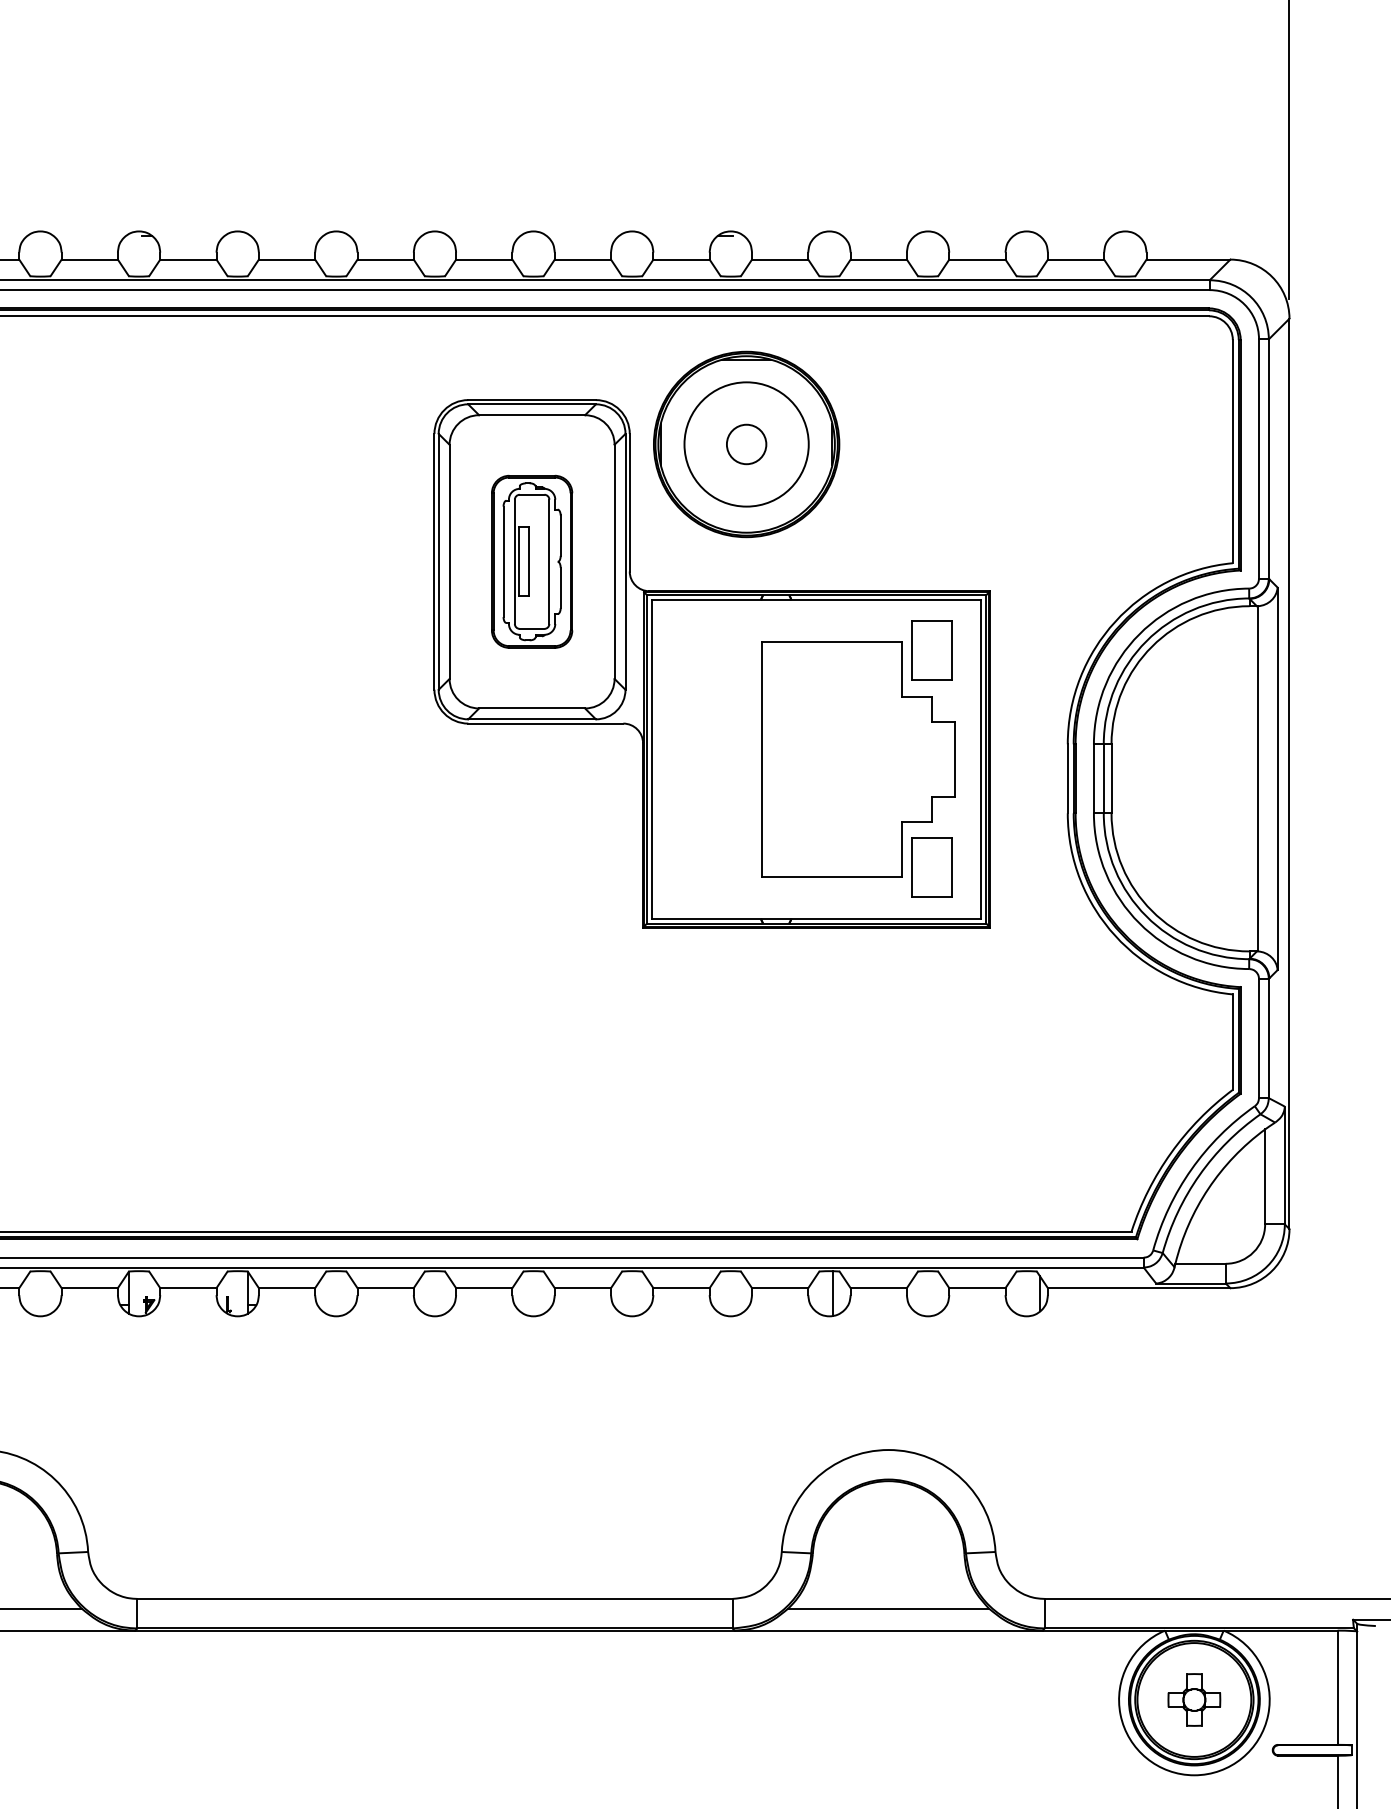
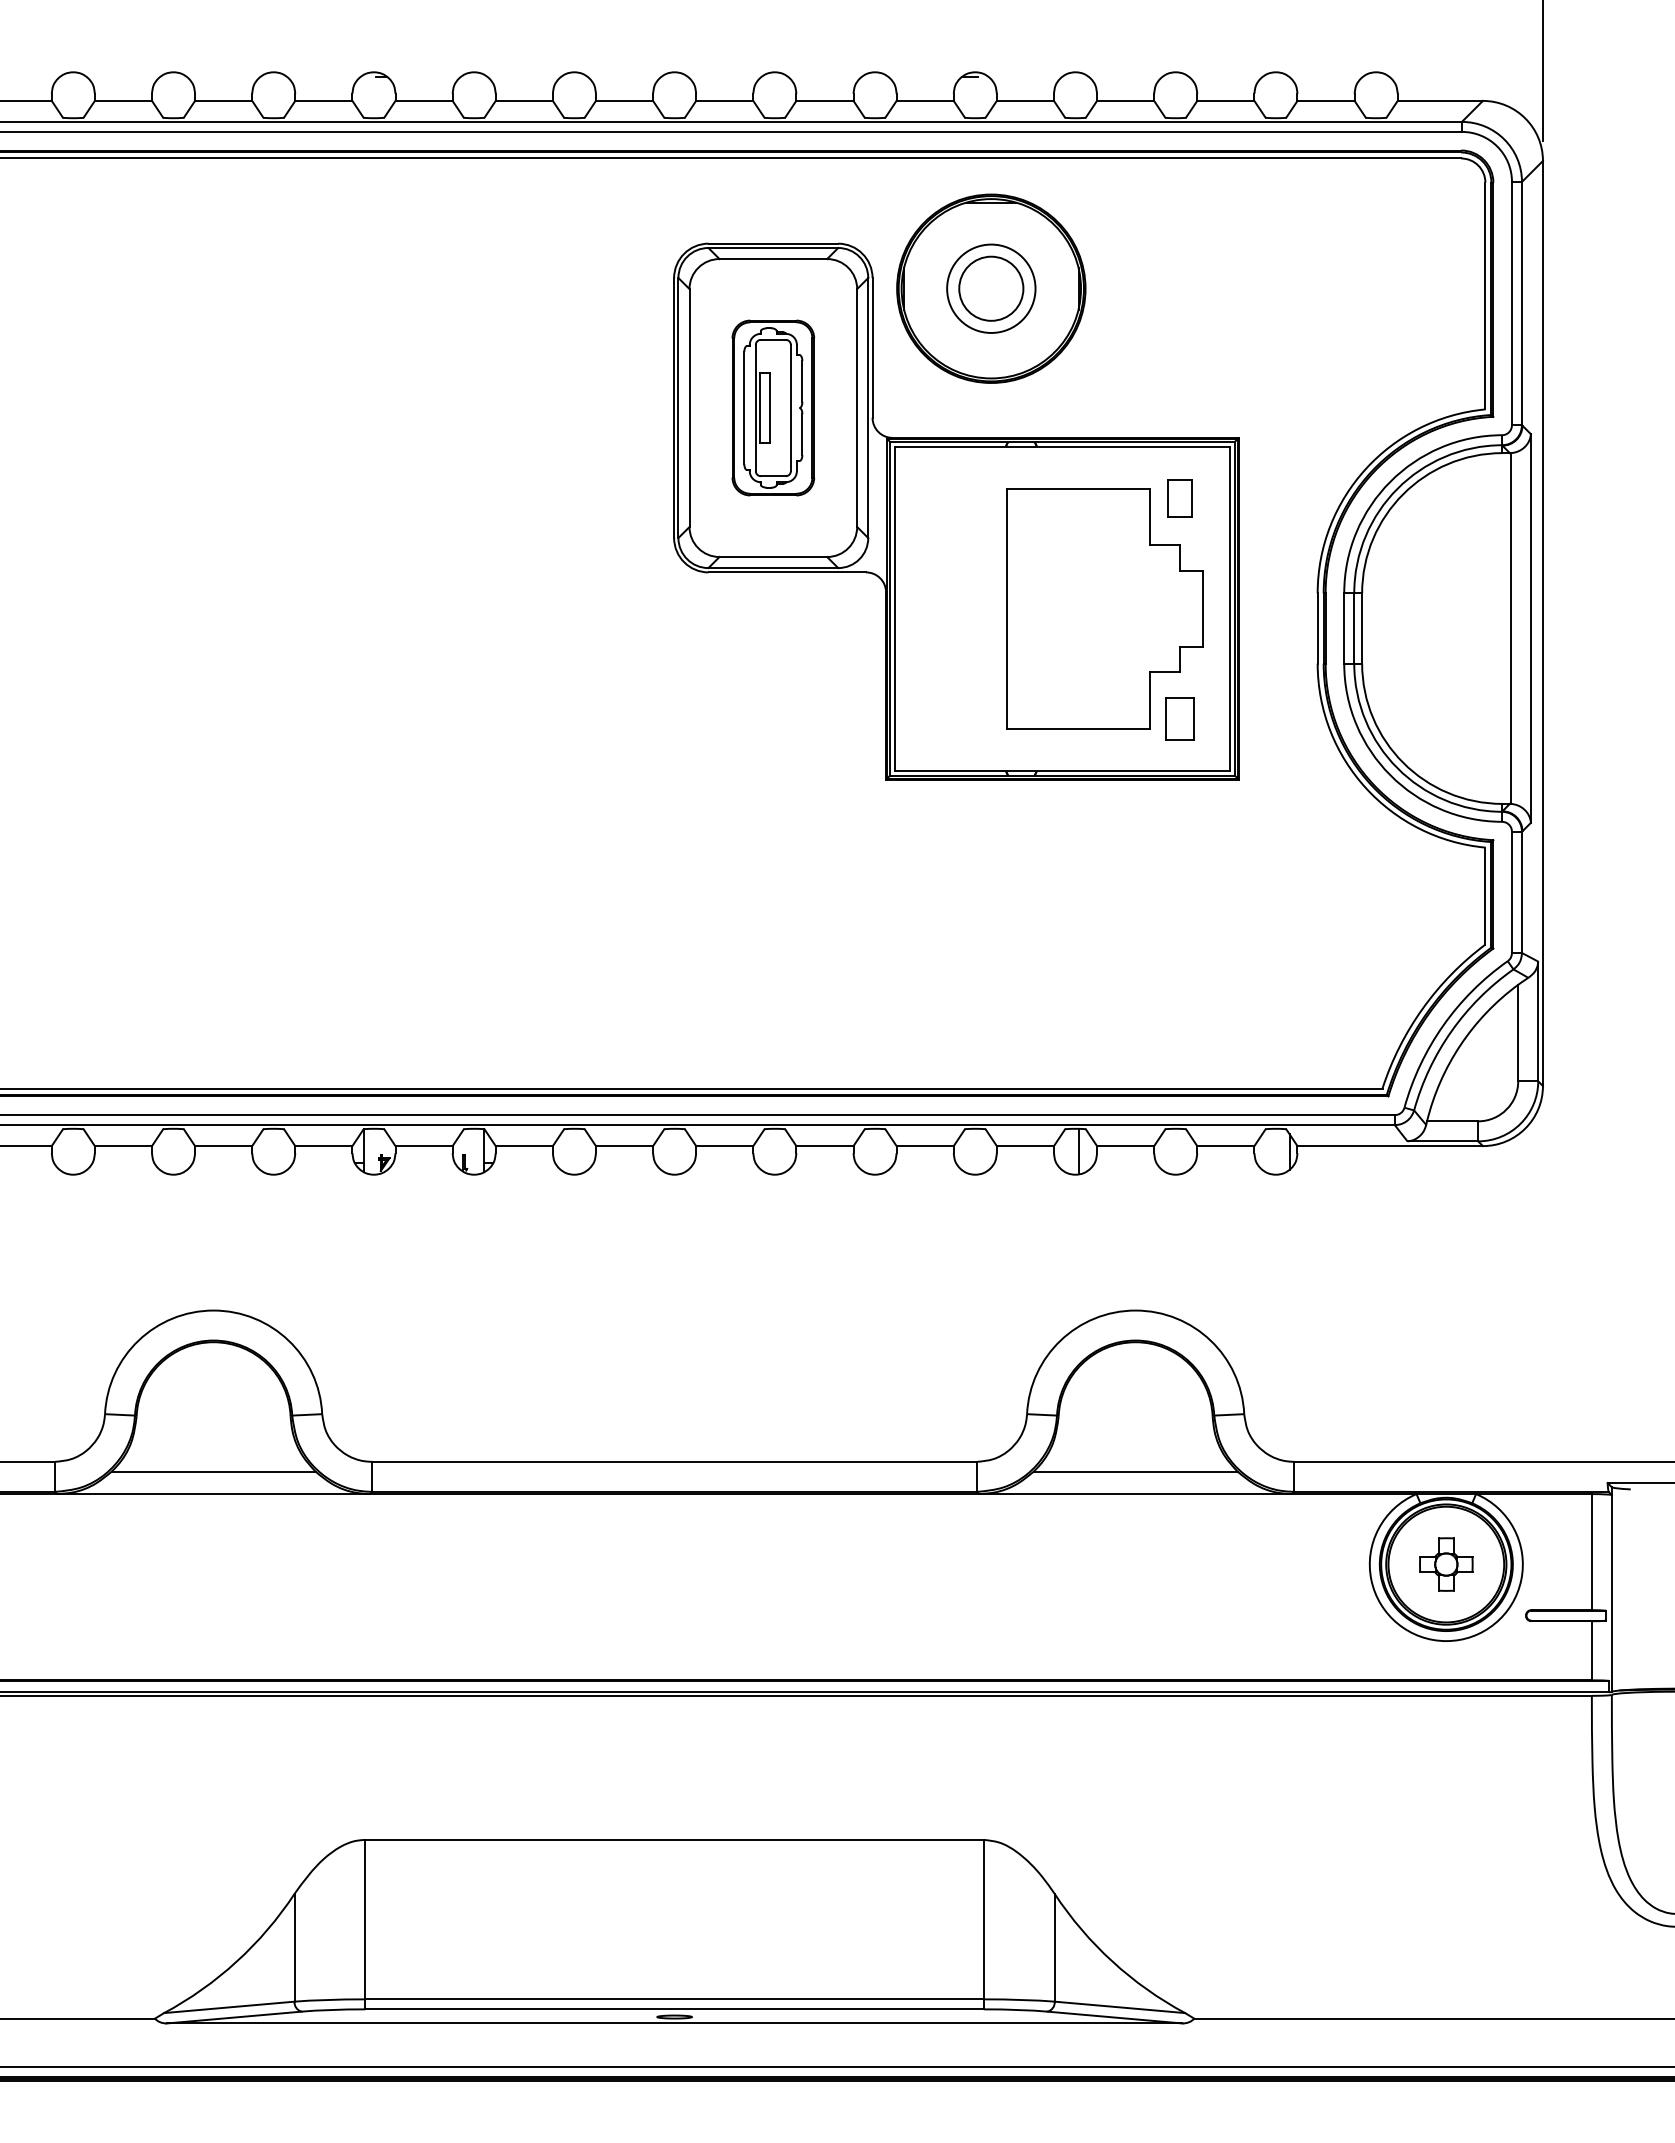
circle: (746, 444) -> (991, 288), size x0.7
circle: (746, 444) -> (991, 288), size x1.6
part: (931, 650) -> (1179, 498), size x0.6
part: (931, 867) -> (1179, 718), size x0.7

